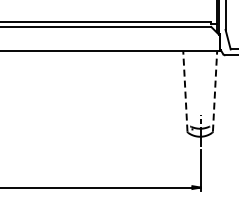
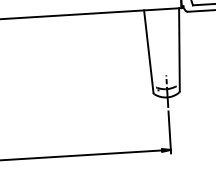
line: (185, 91) -> (148, 51), dashed -> solid
line: (215, 91) -> (179, 49), dashed -> solid

